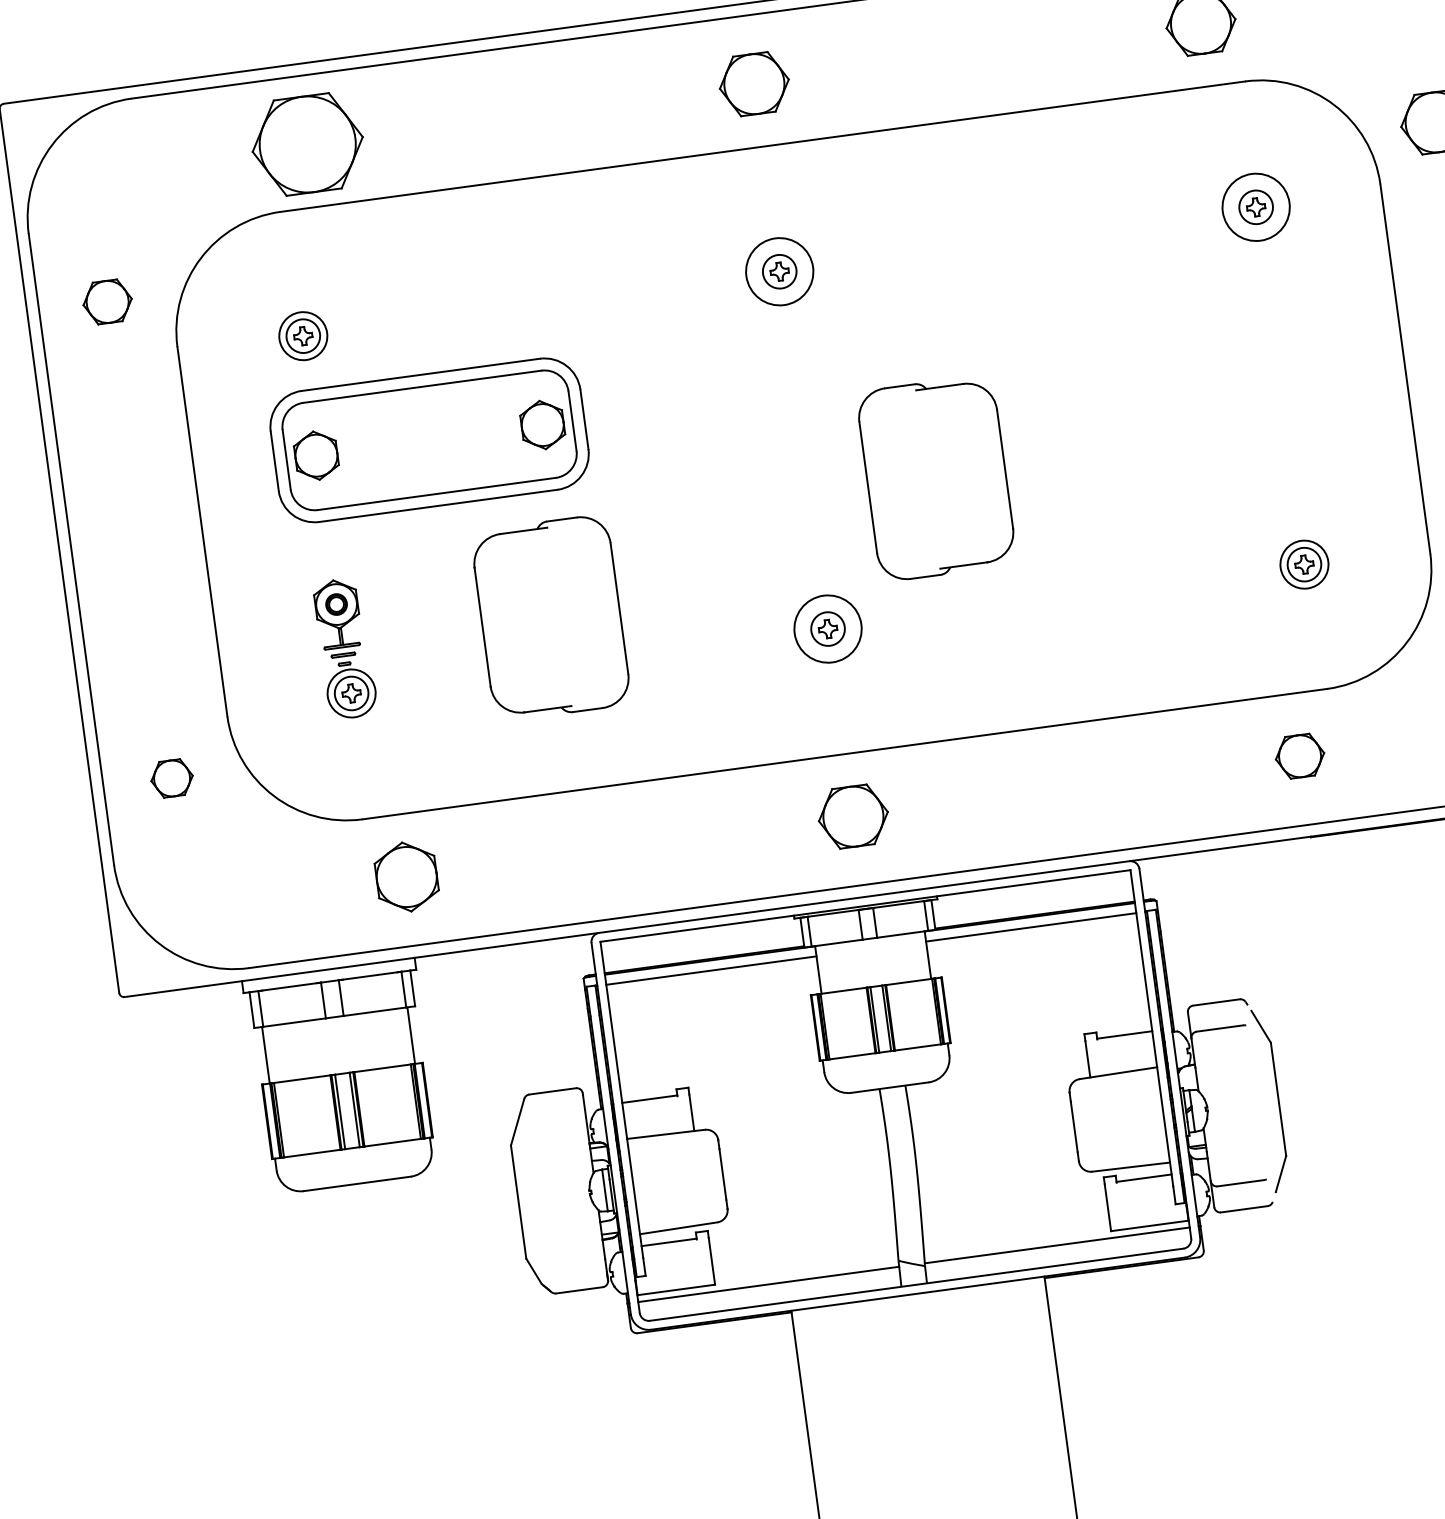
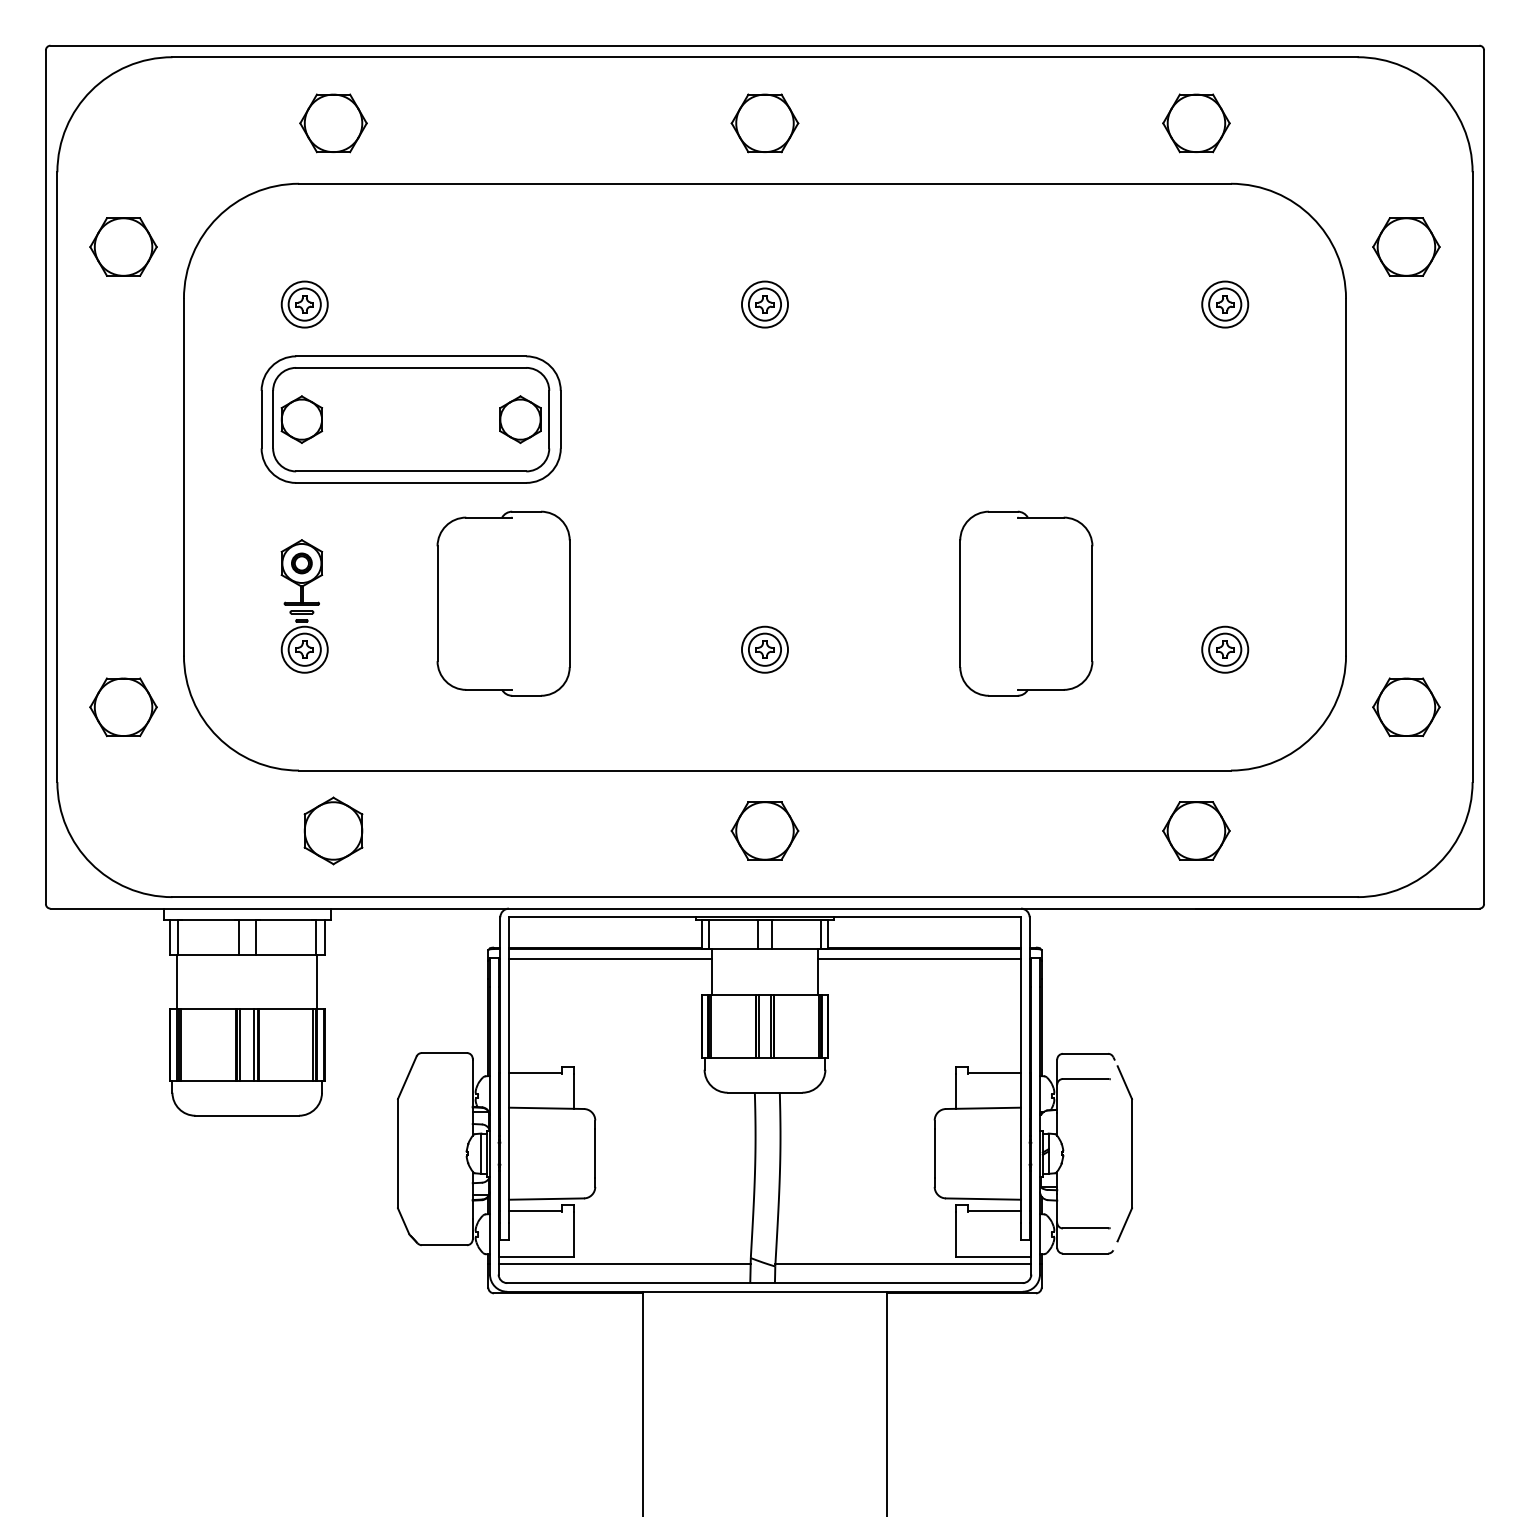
part: (307, 144) -> (333, 123), size x0.62
circle: (1256, 207) -> (1225, 304), size x0.71
circle: (779, 271) -> (764, 304), size x0.71
part: (107, 301) -> (123, 246), size x1.43
part: (936, 478) -> (1026, 603), moved
circle: (827, 628) -> (764, 649), size x0.71
part: (1300, 755) -> (1196, 830), size x1.43
part: (172, 778) -> (123, 707), size x1.67

